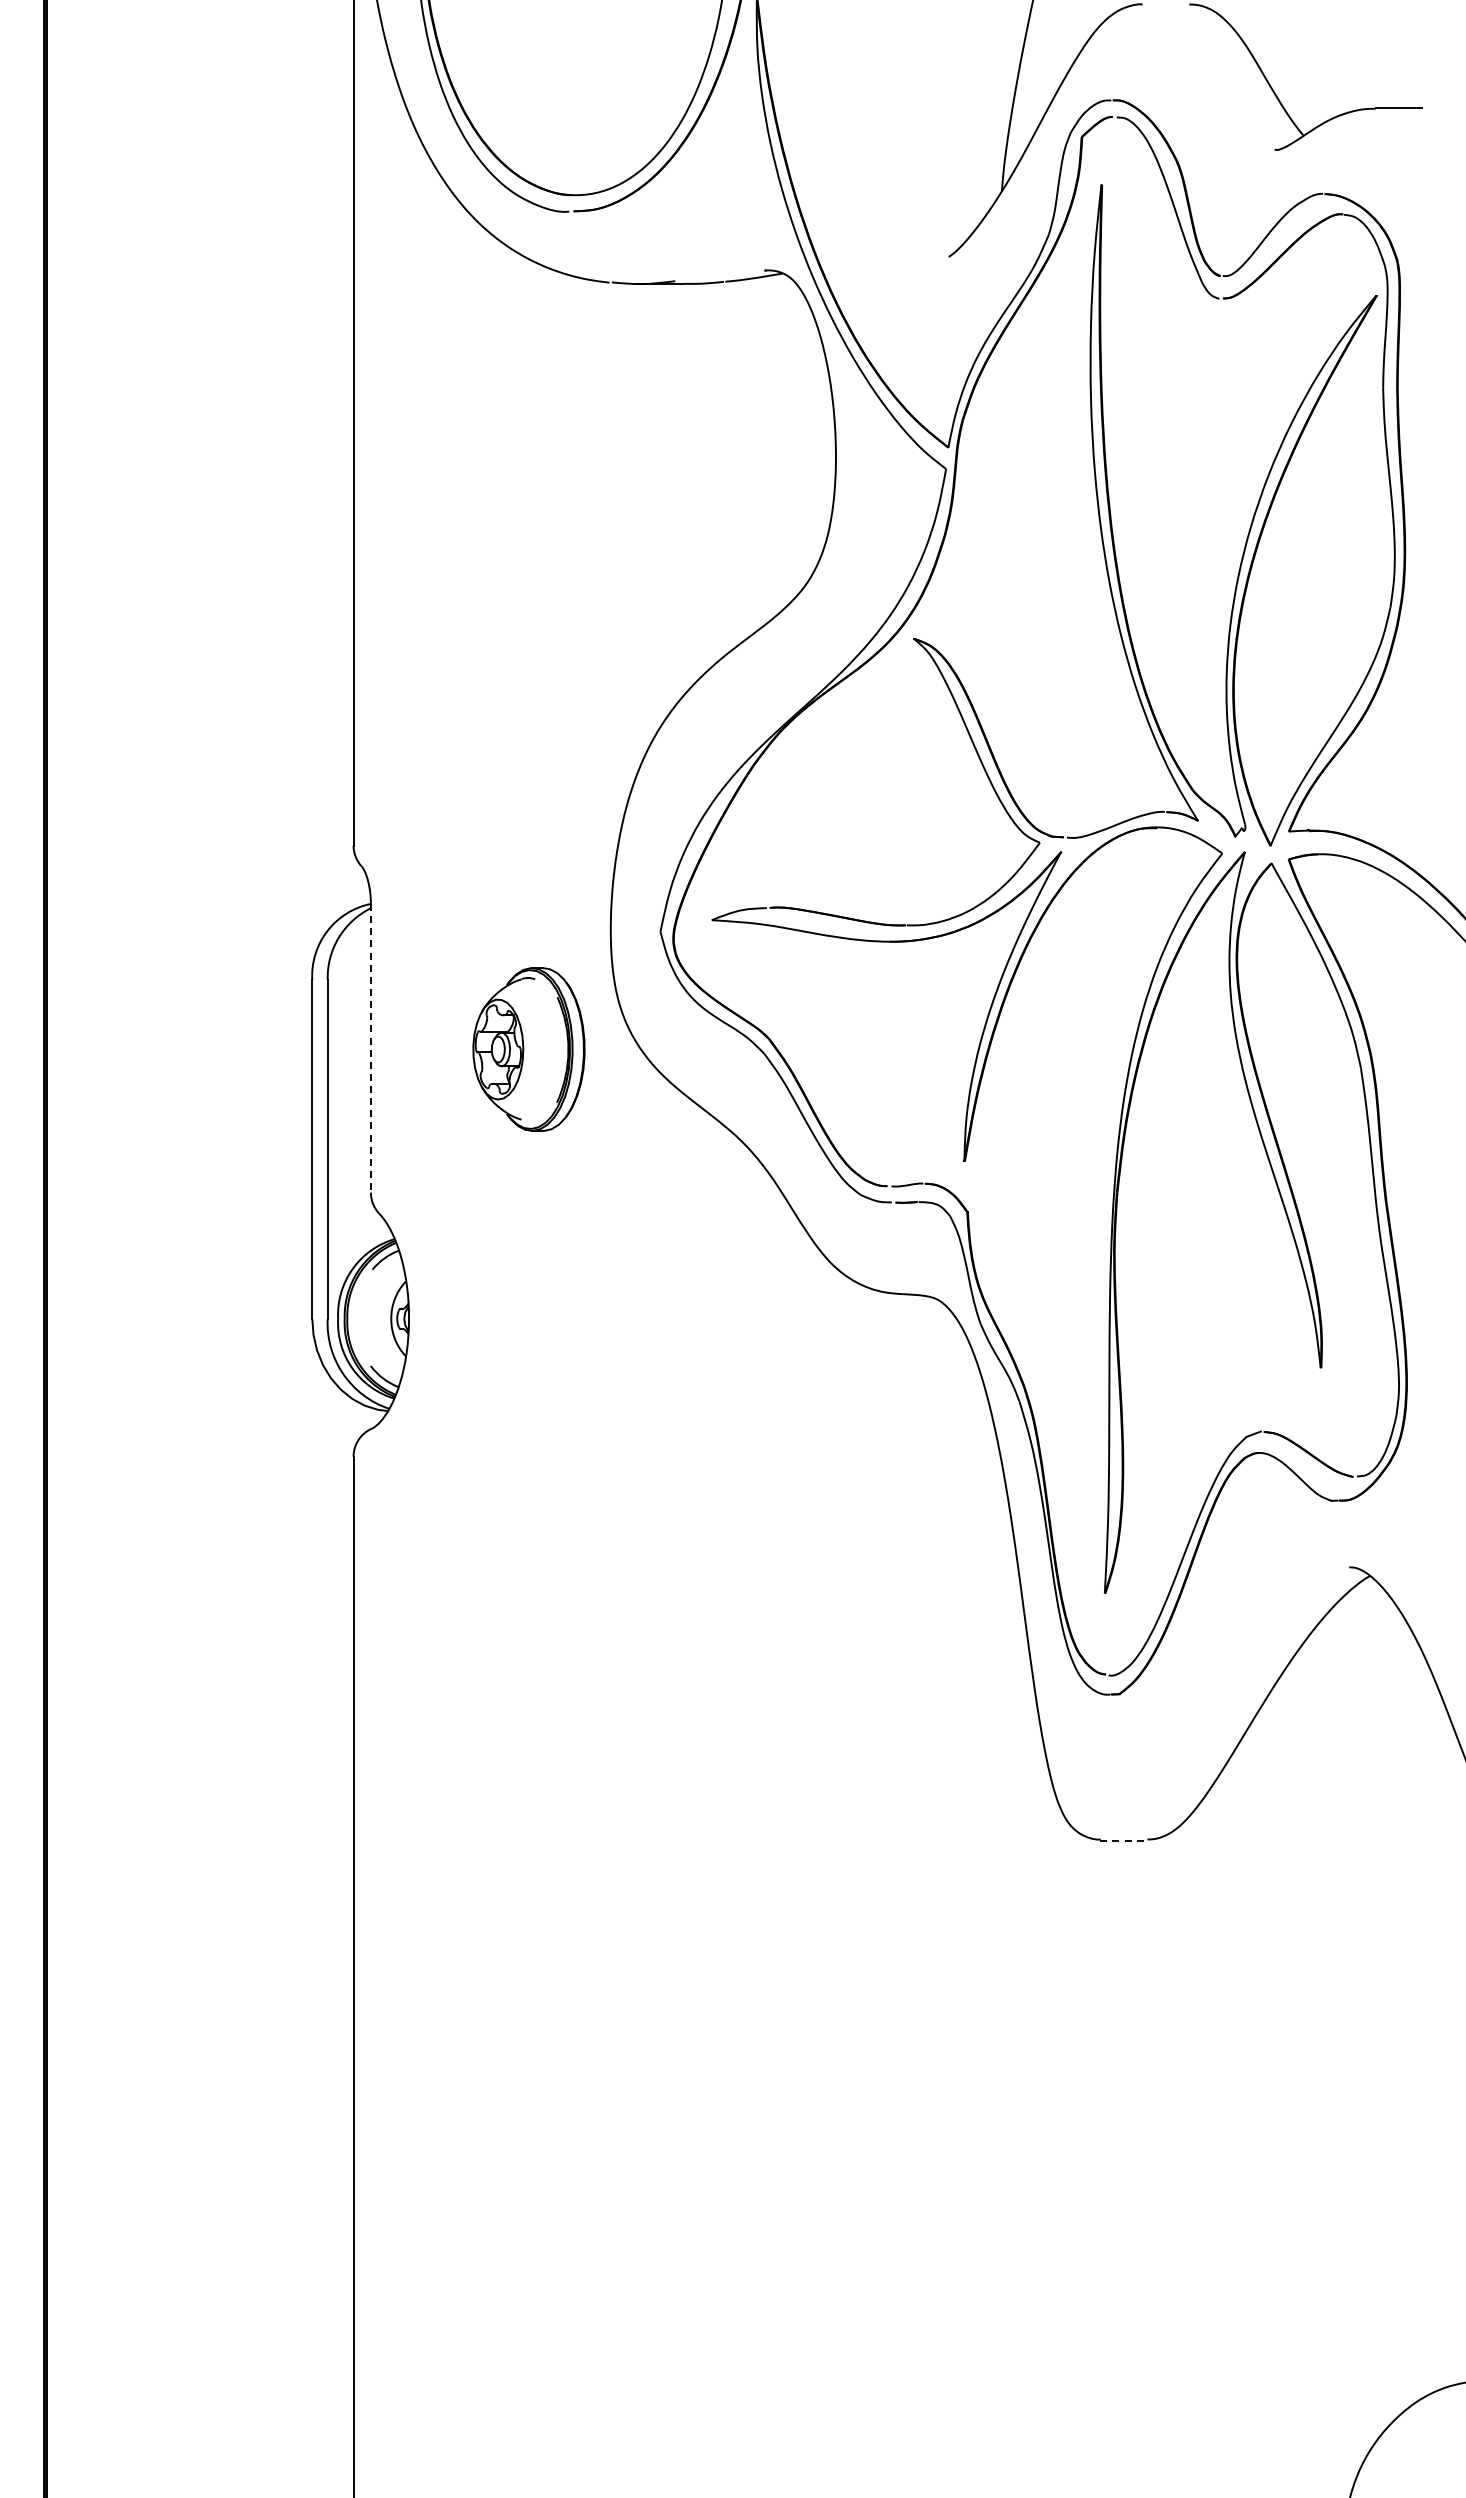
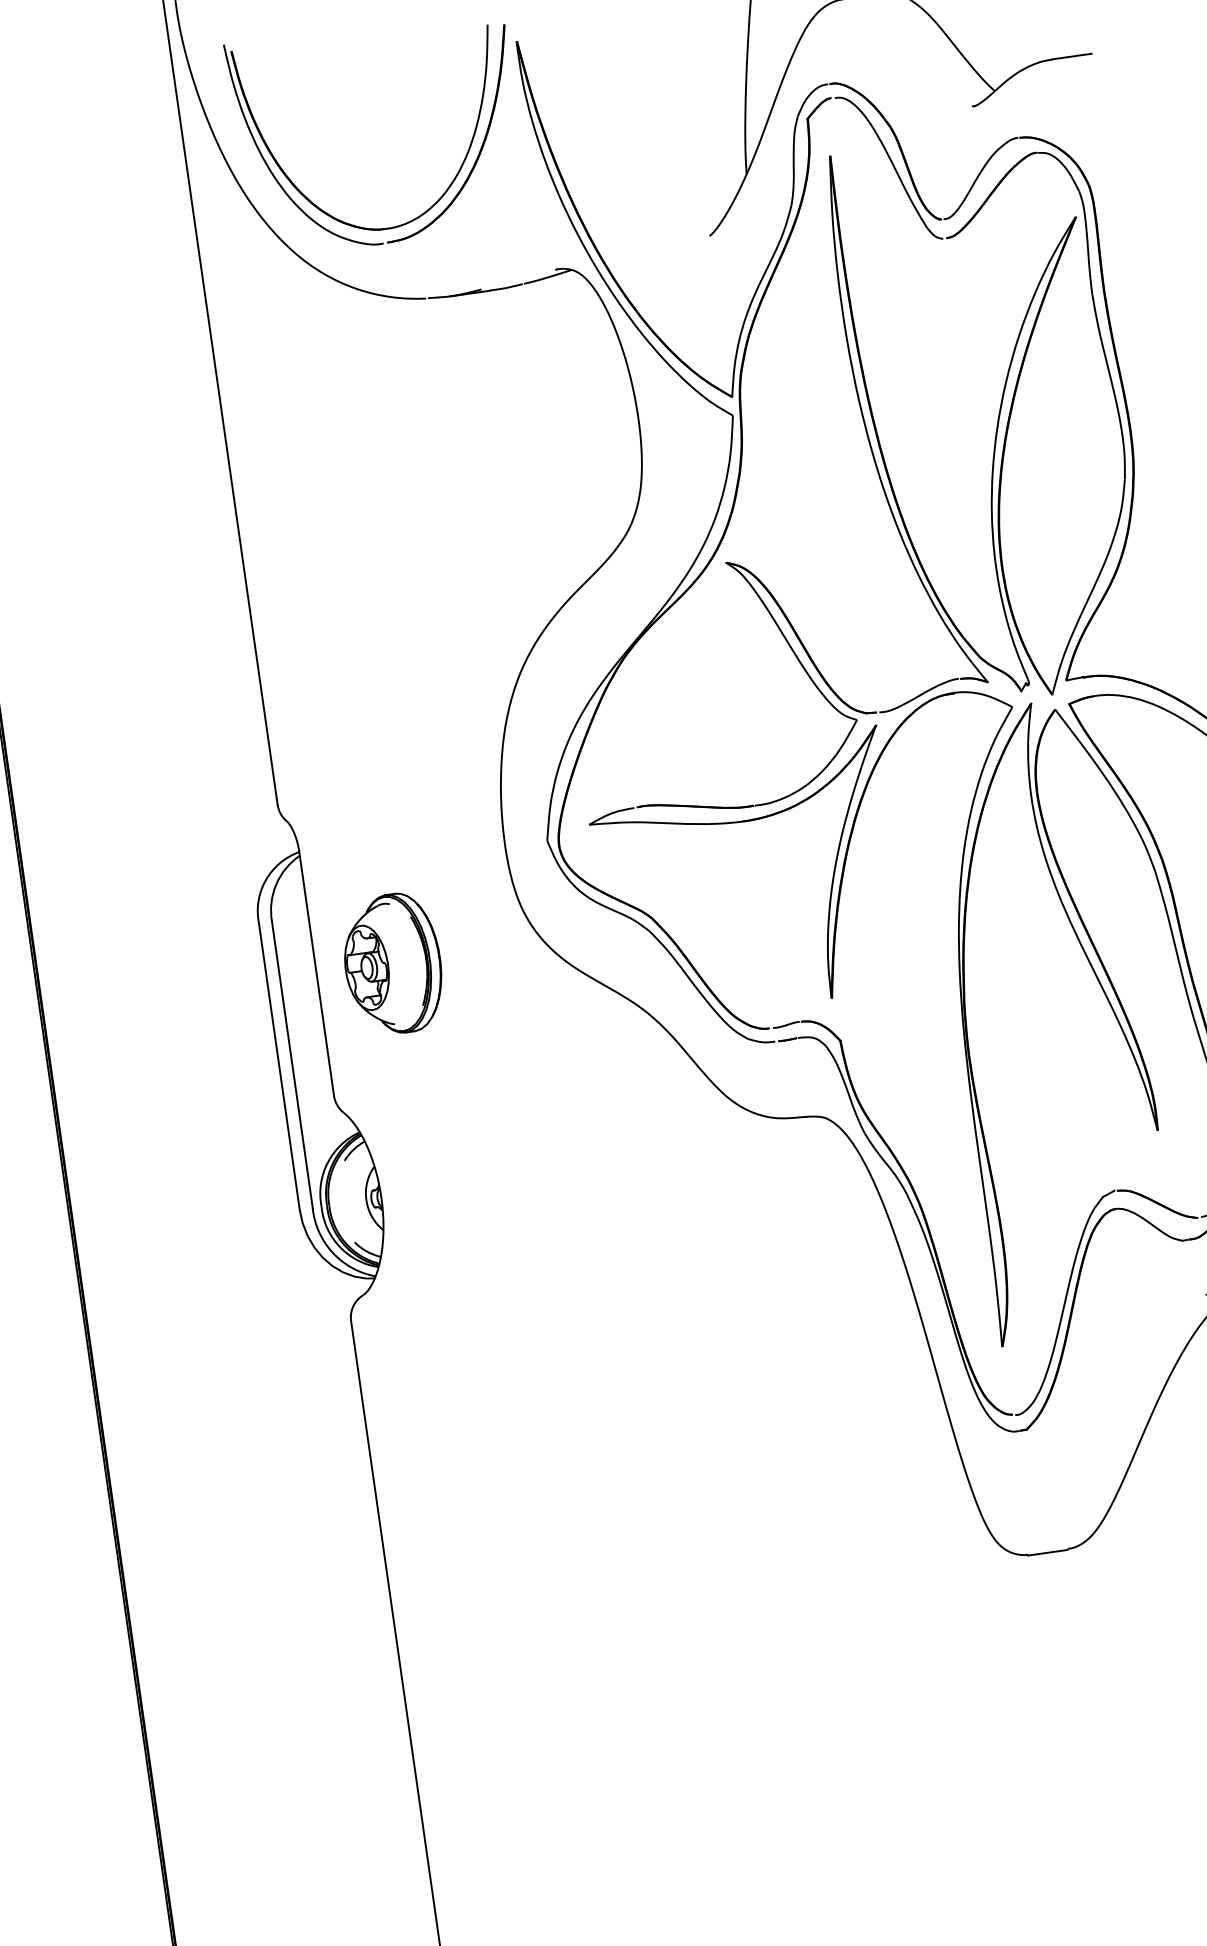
line: (370, 1048) -> (316, 974), dashed -> solid
part: (528, 1049) -> (392, 964), moved
line: (1124, 1840) -> (1048, 1552), dashed -> solid

